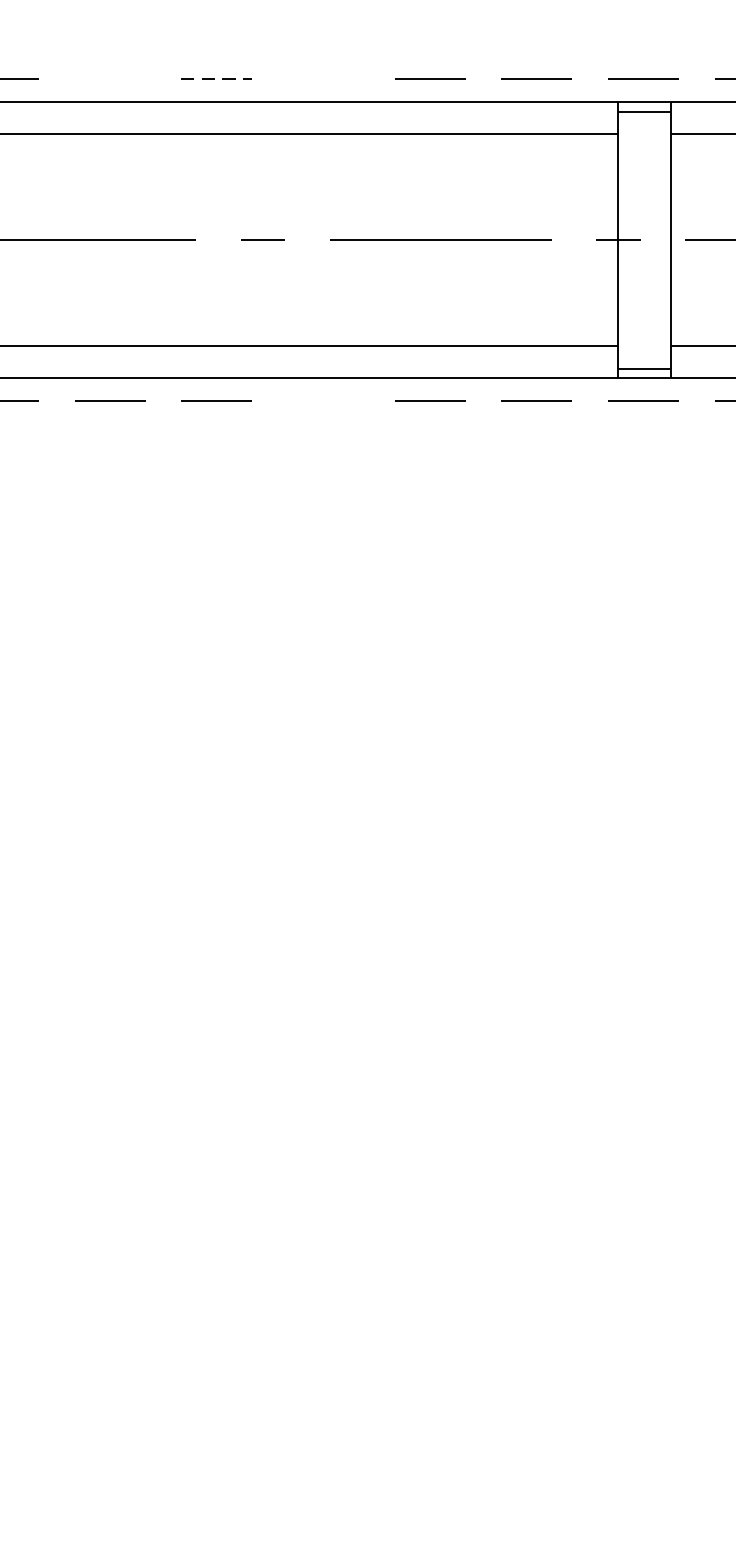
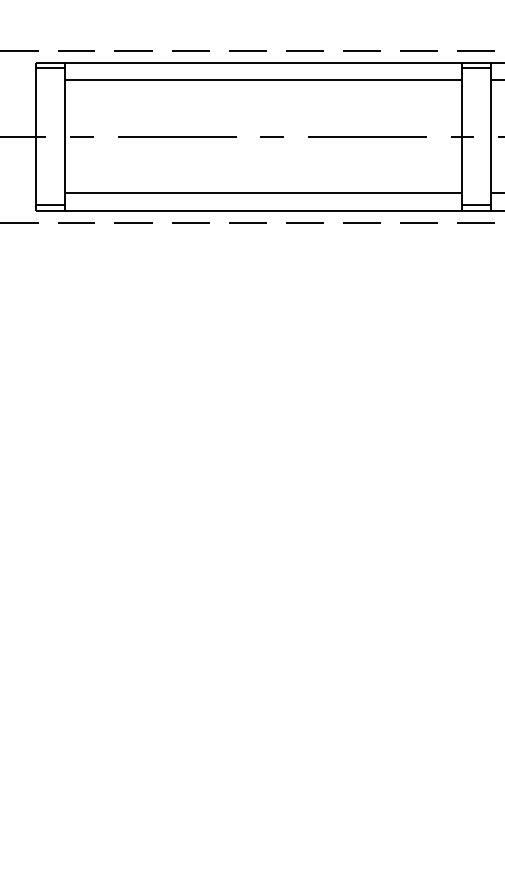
line: (110, 79) -> (190, 50), added
line: (218, 79) -> (248, 50), dashed -> solid
line: (323, 79) -> (304, 50), added
line: (323, 400) -> (304, 222), added

